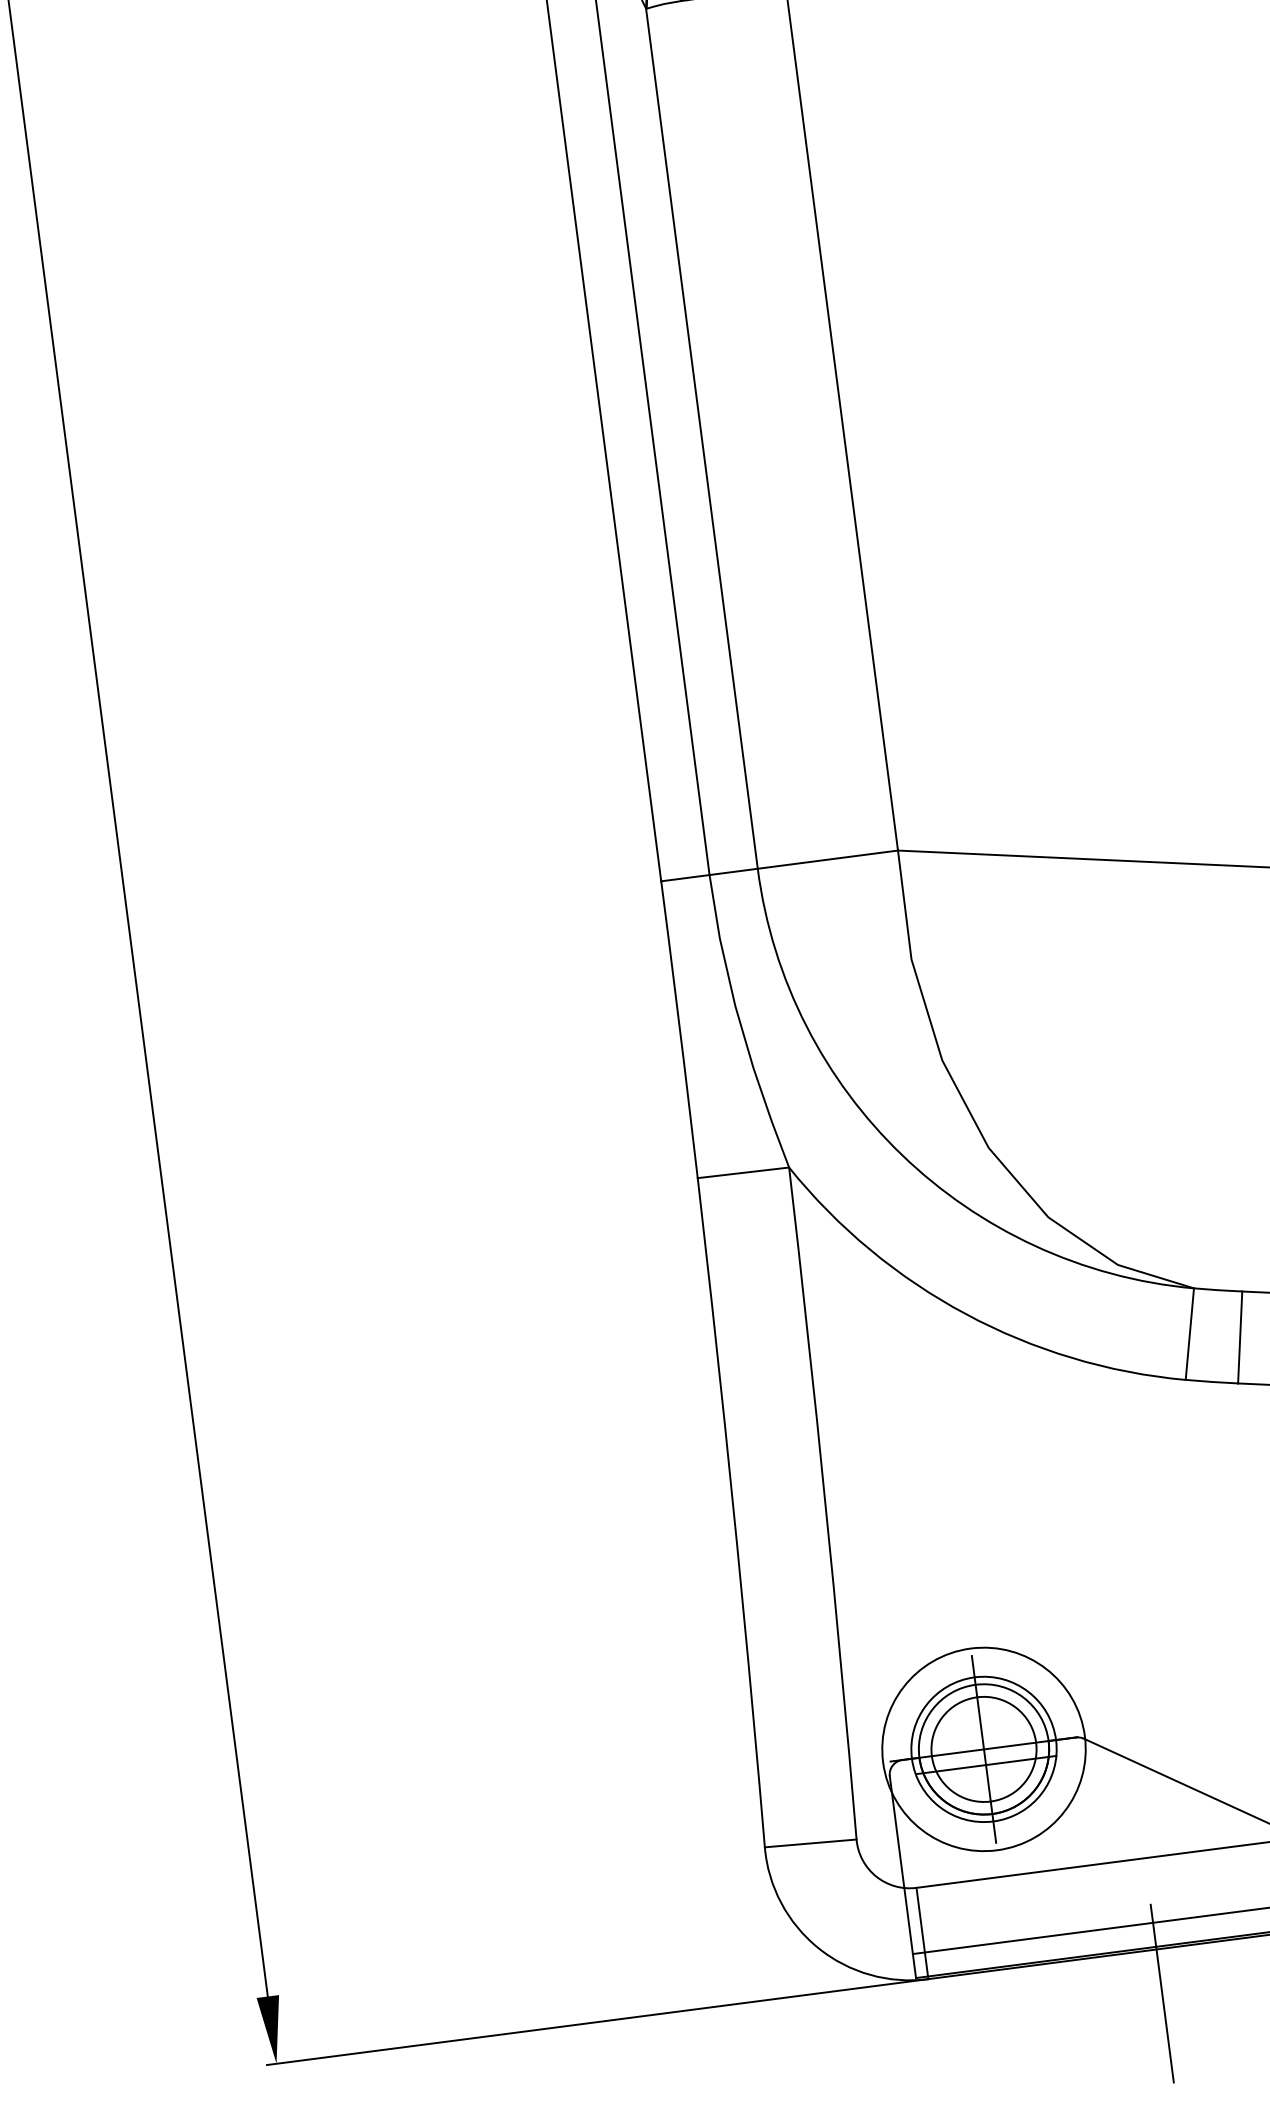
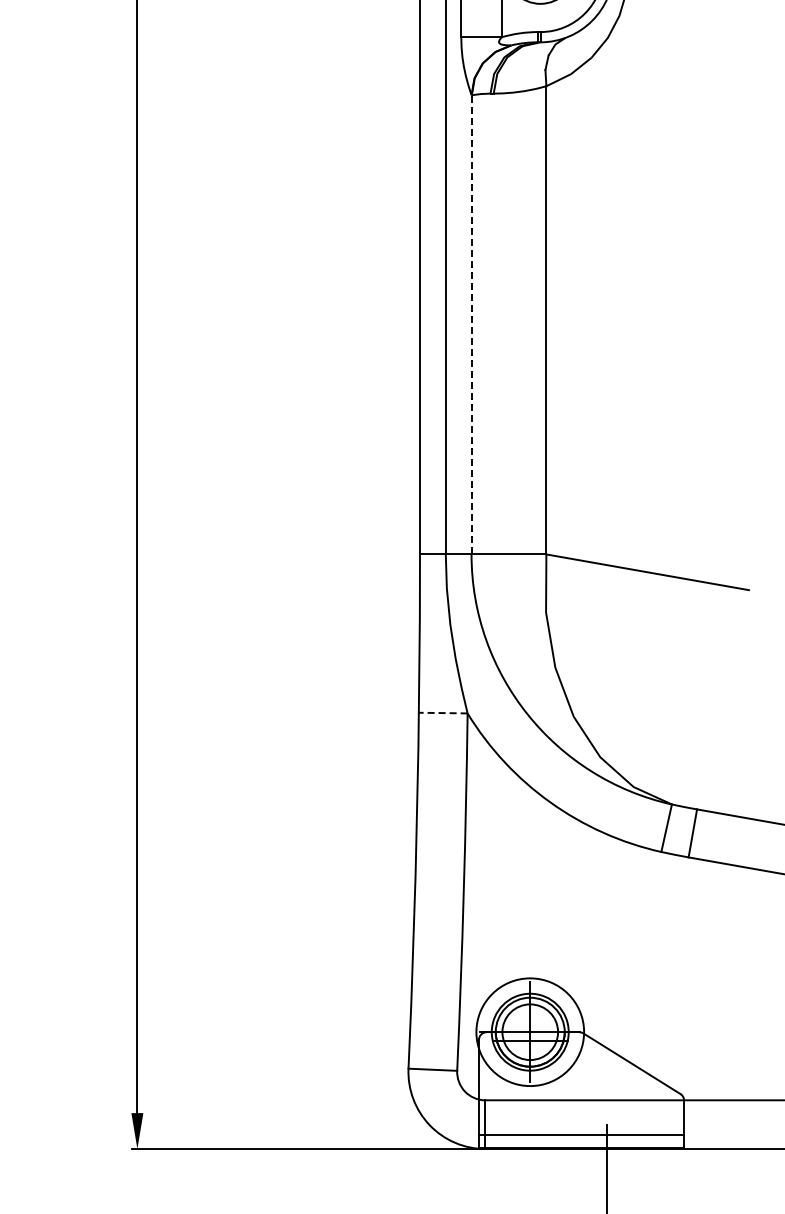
line: (701, 438) -> (471, 324), solid -> dashed
line: (742, 1173) -> (442, 713), solid -> dashed

